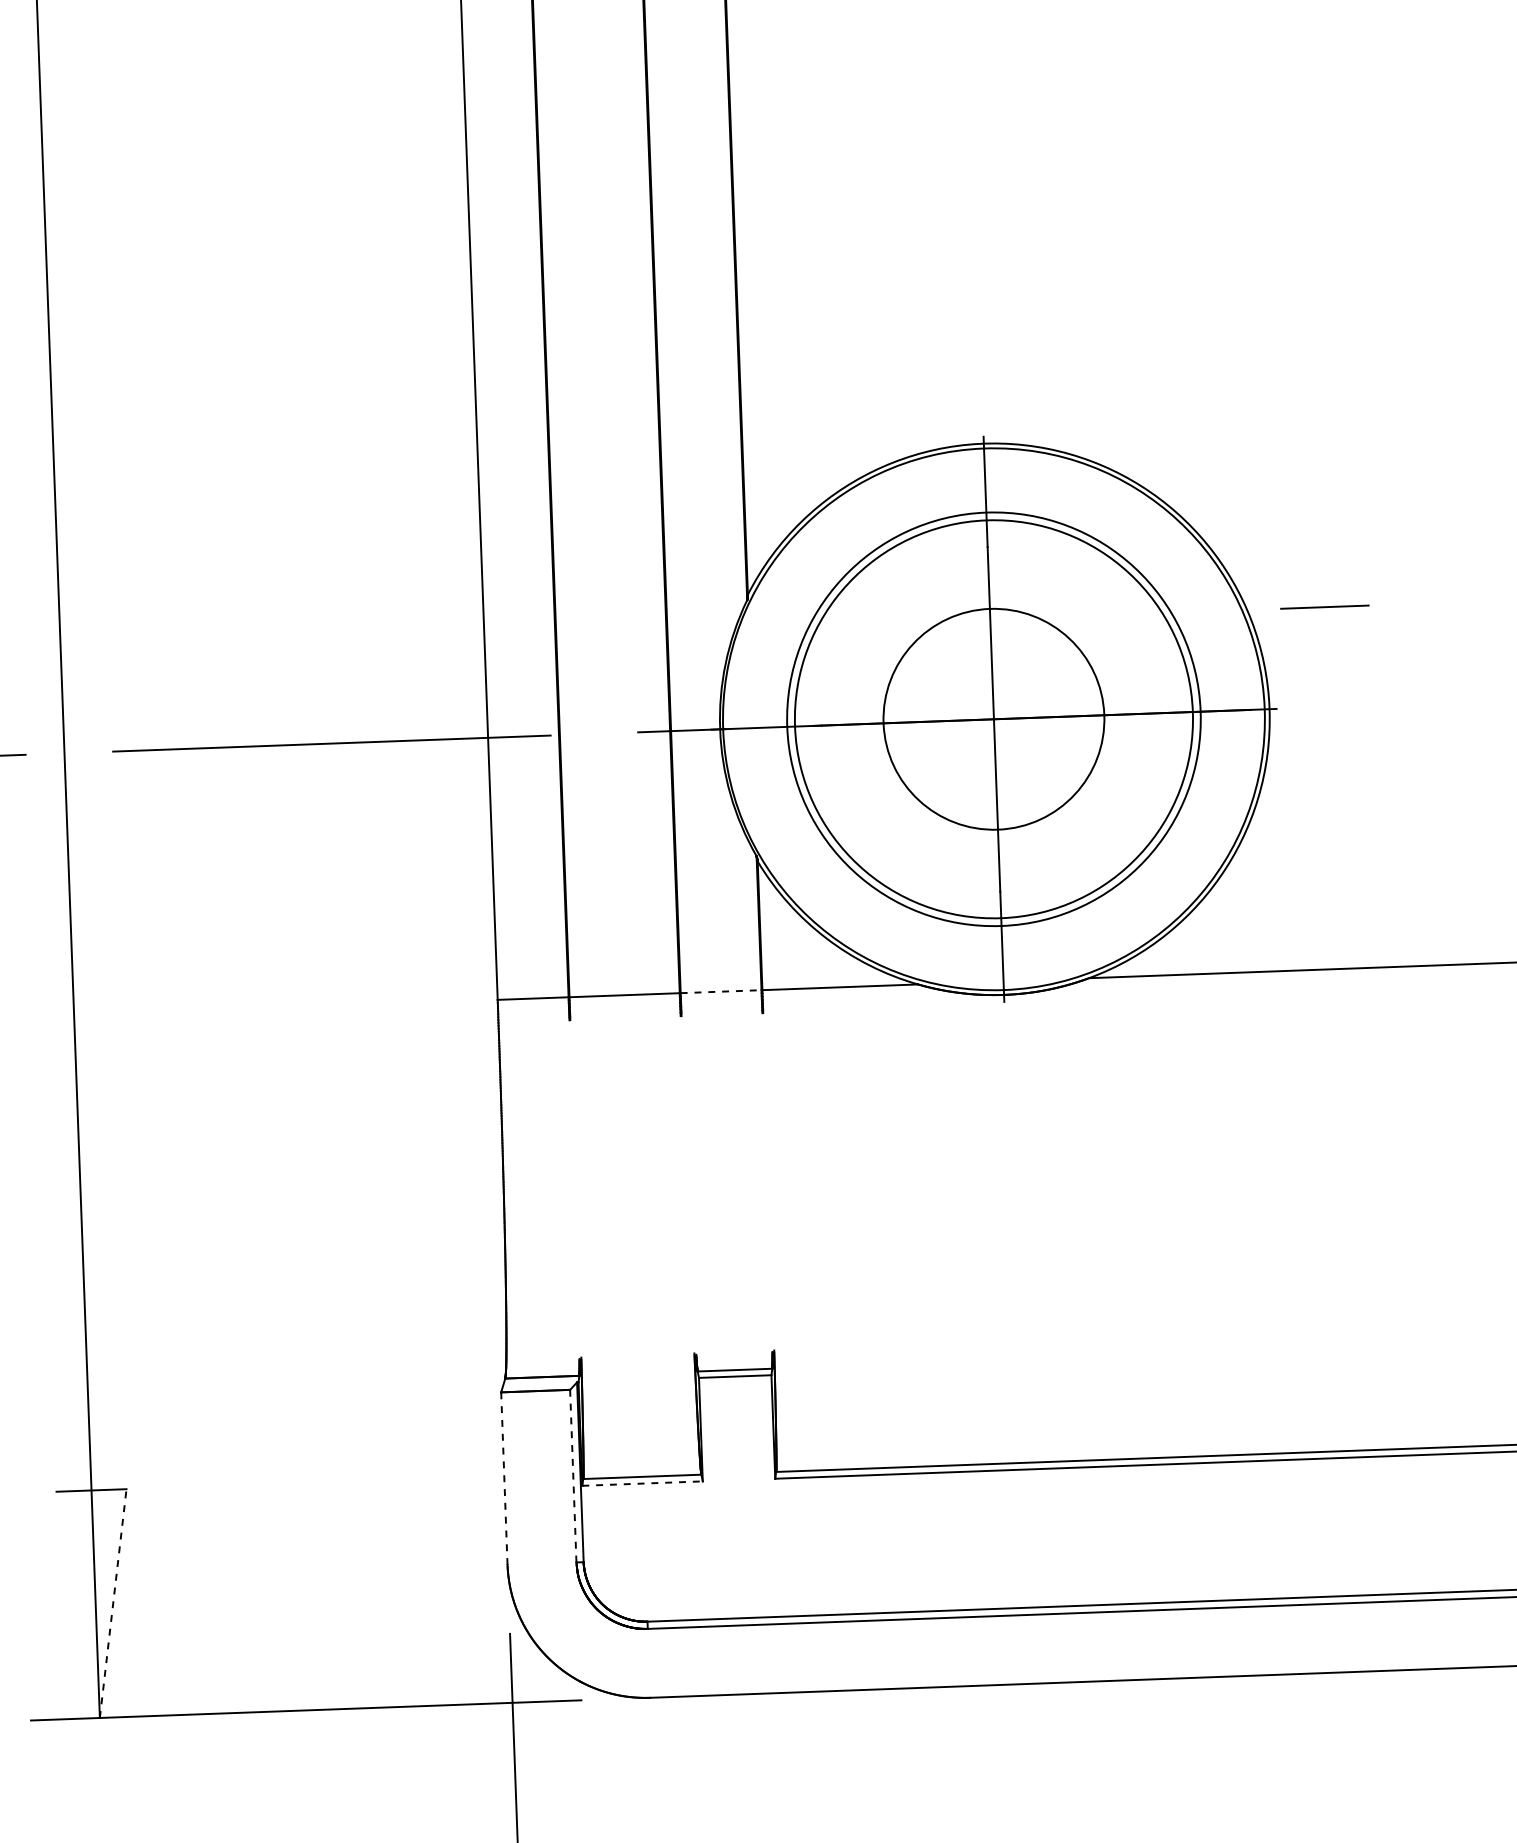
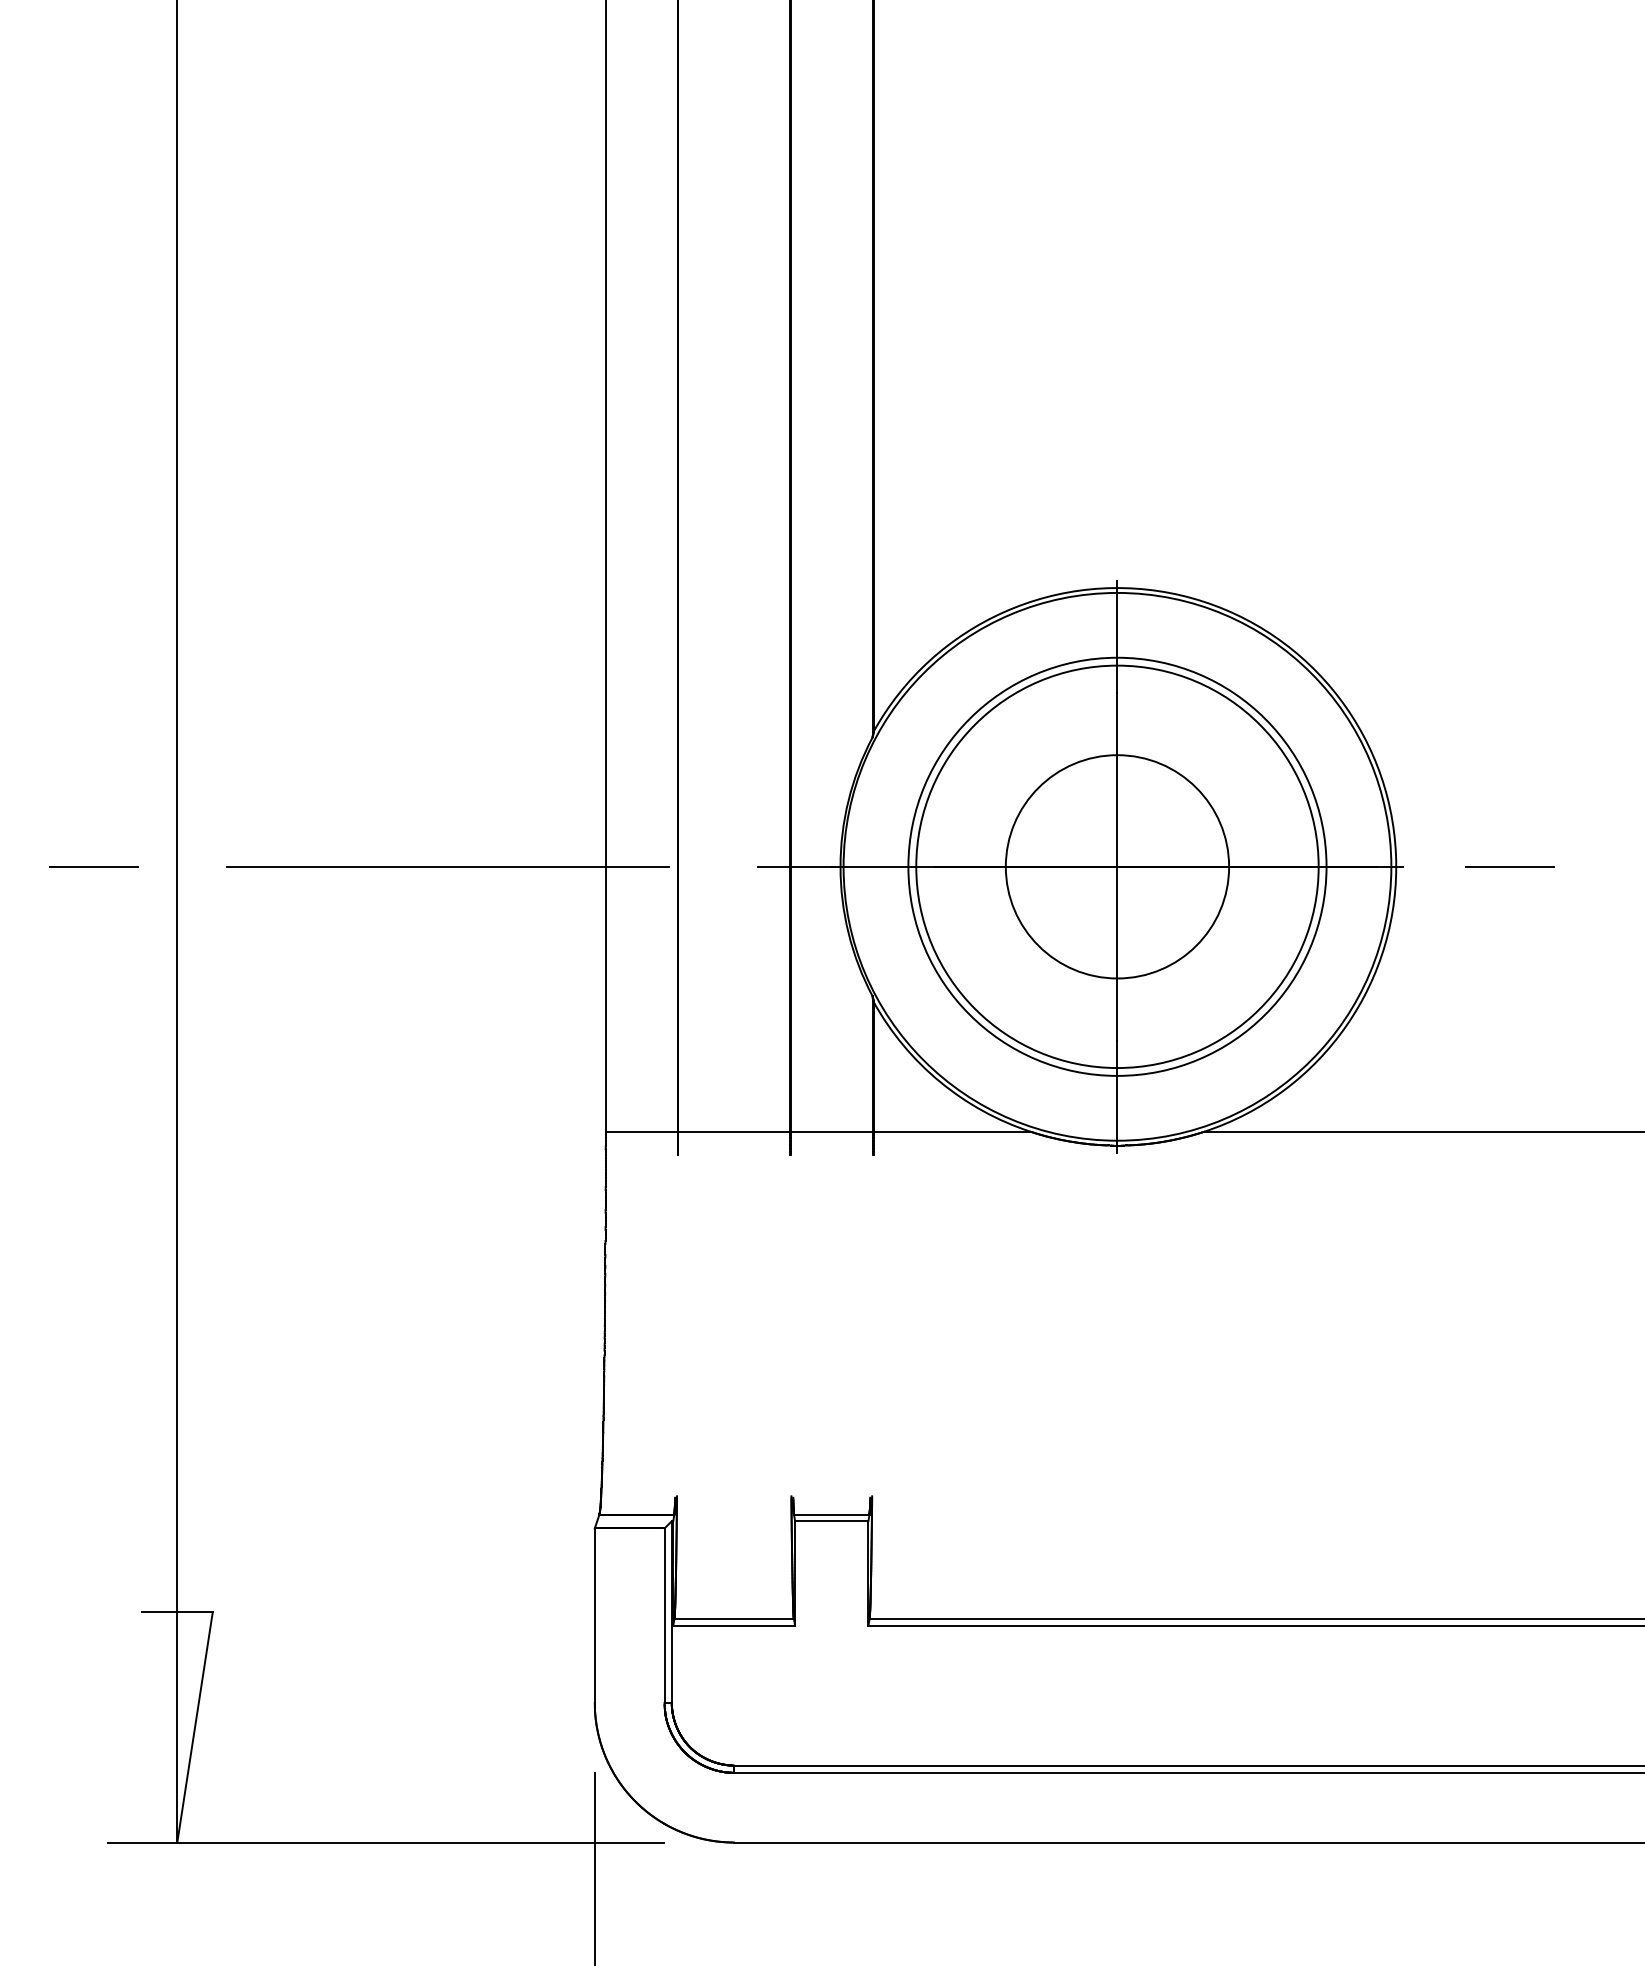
line: (1324, 606) -> (1509, 866), moved
line: (720, 991) -> (831, 1131), dashed -> solid
line: (573, 1475) -> (664, 1615), dashed -> solid
line: (504, 1479) -> (594, 1616), dashed -> solid
line: (642, 1483) -> (734, 1625), dashed -> solid
line: (113, 1602) -> (195, 1726), dashed -> solid

